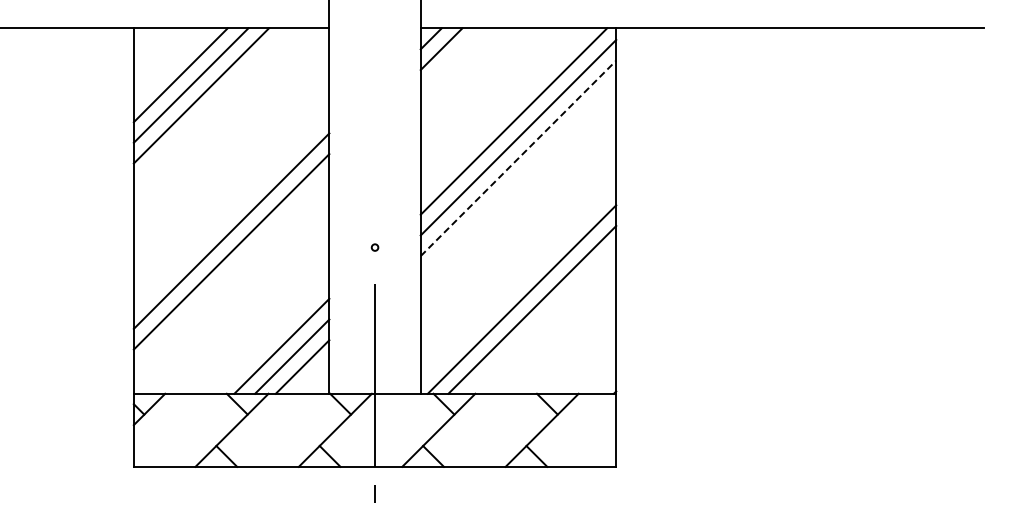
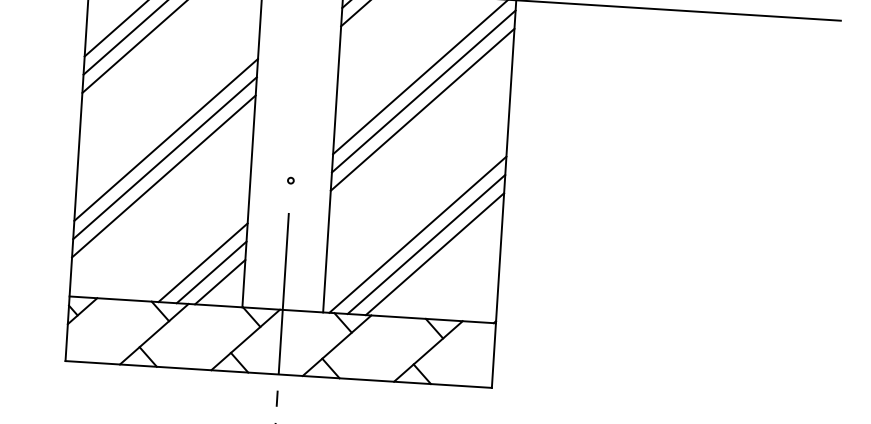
line: (518, 158) -> (422, 109), dashed -> solid
line: (231, 210) -> (166, 139), added
line: (542, 319) -> (434, 253), added

